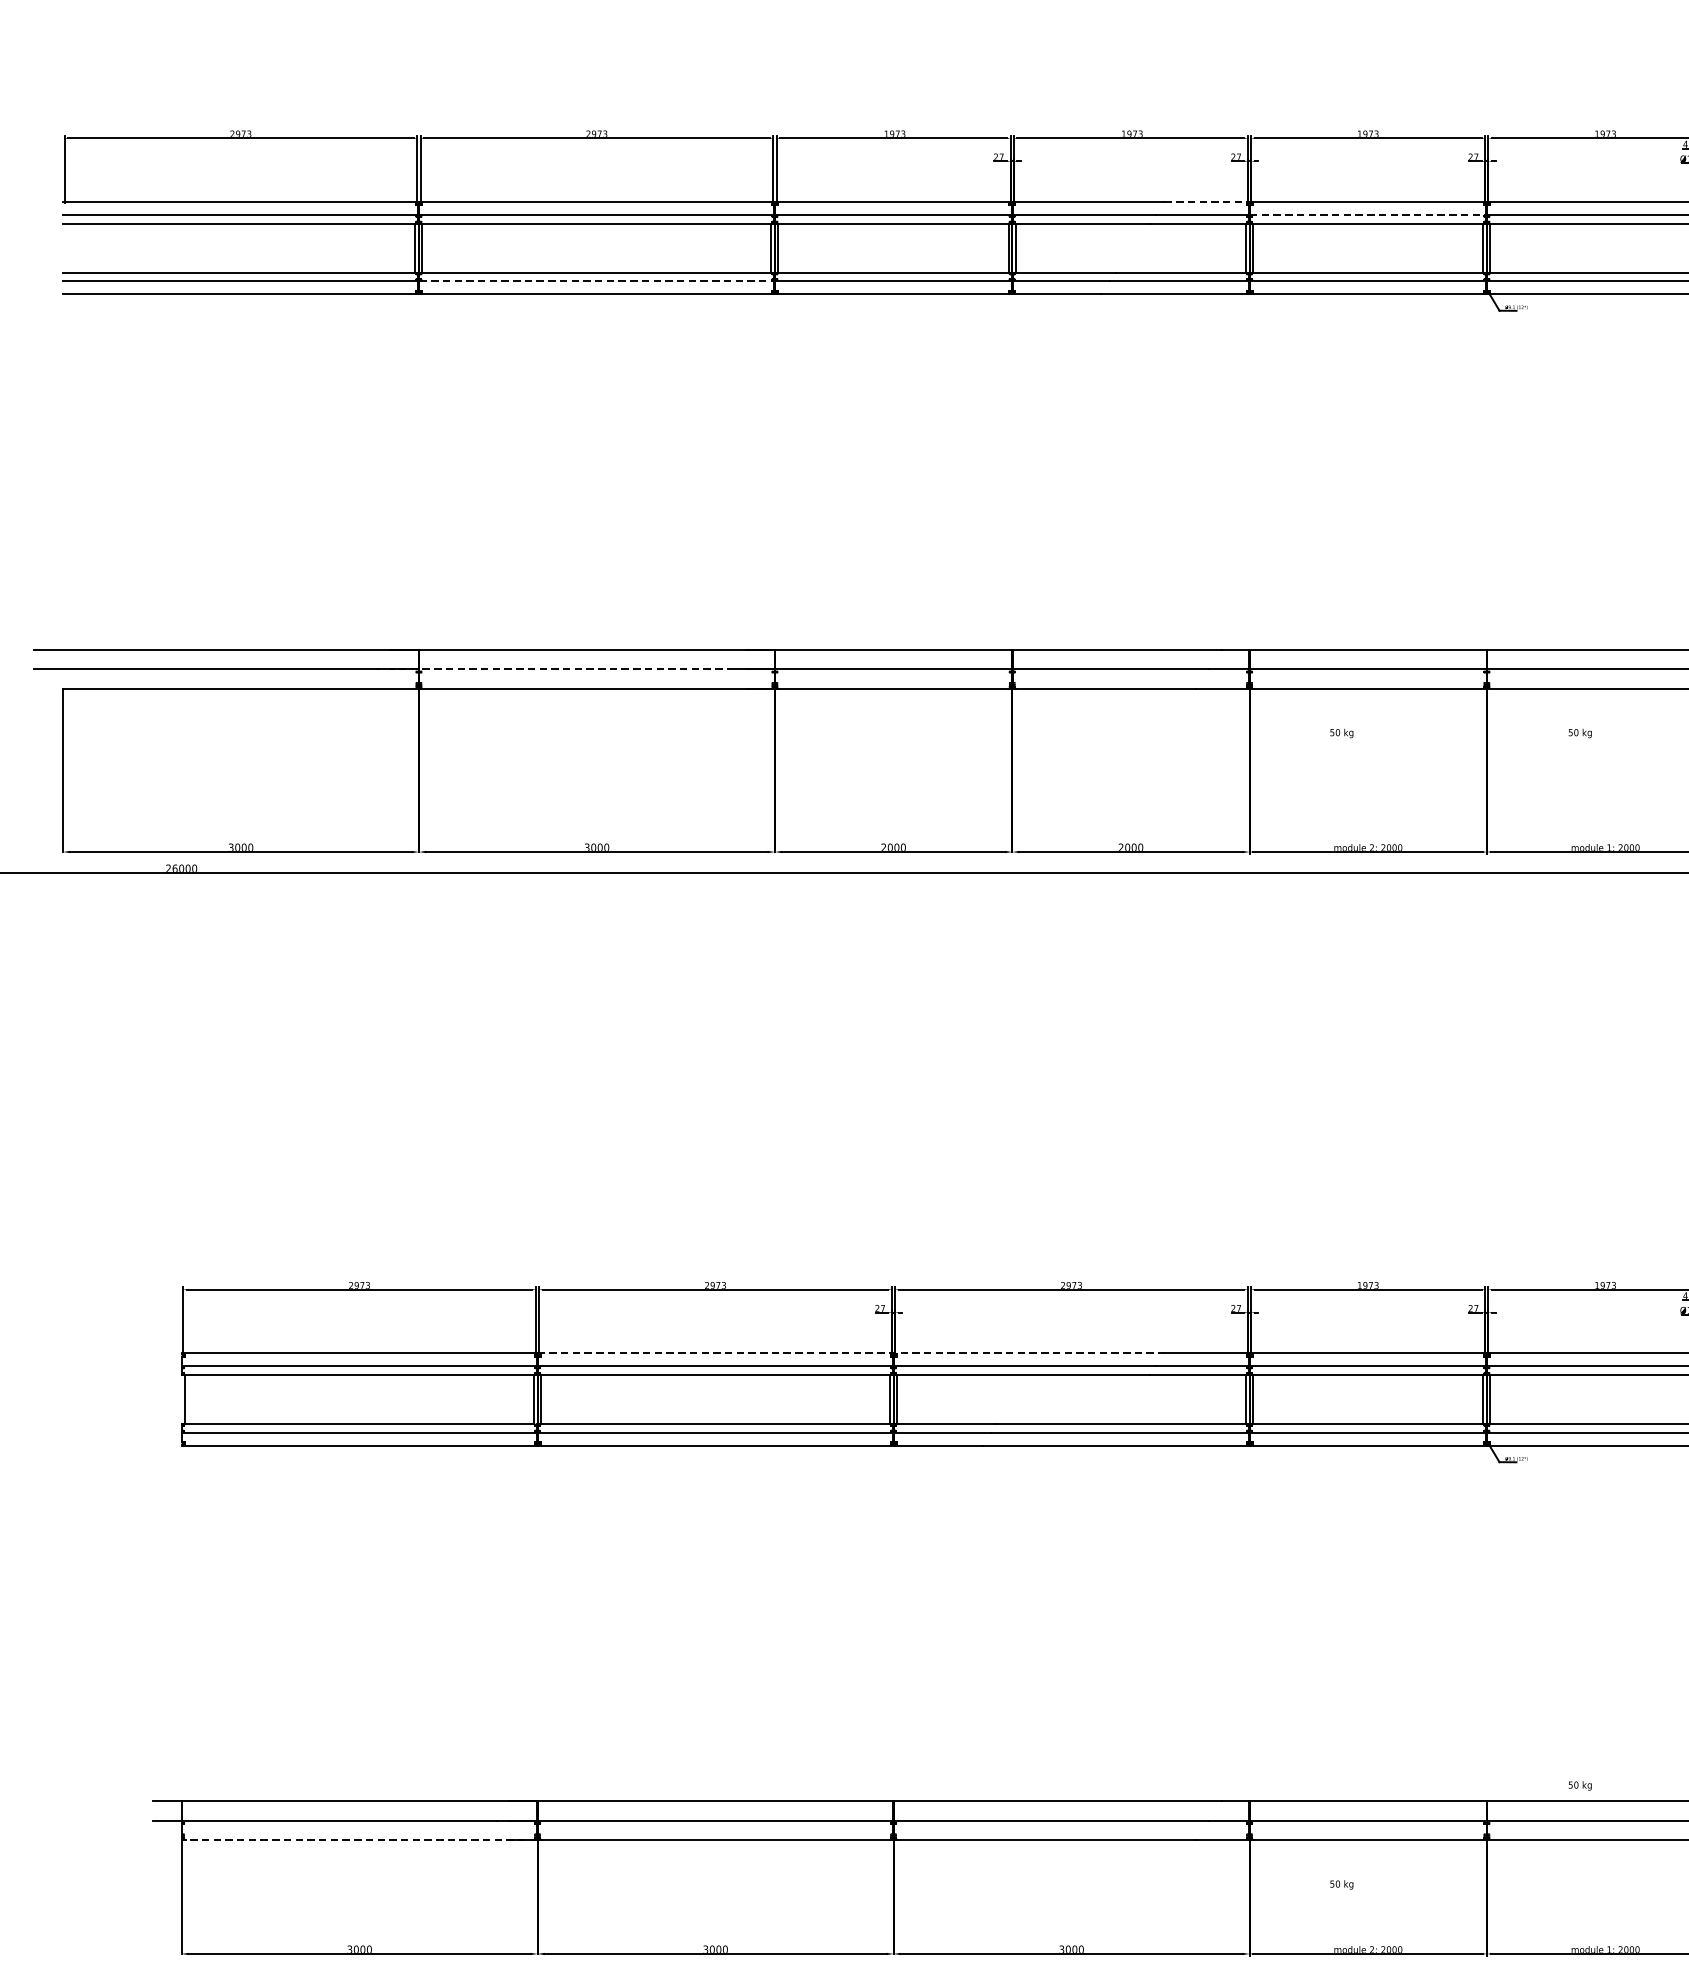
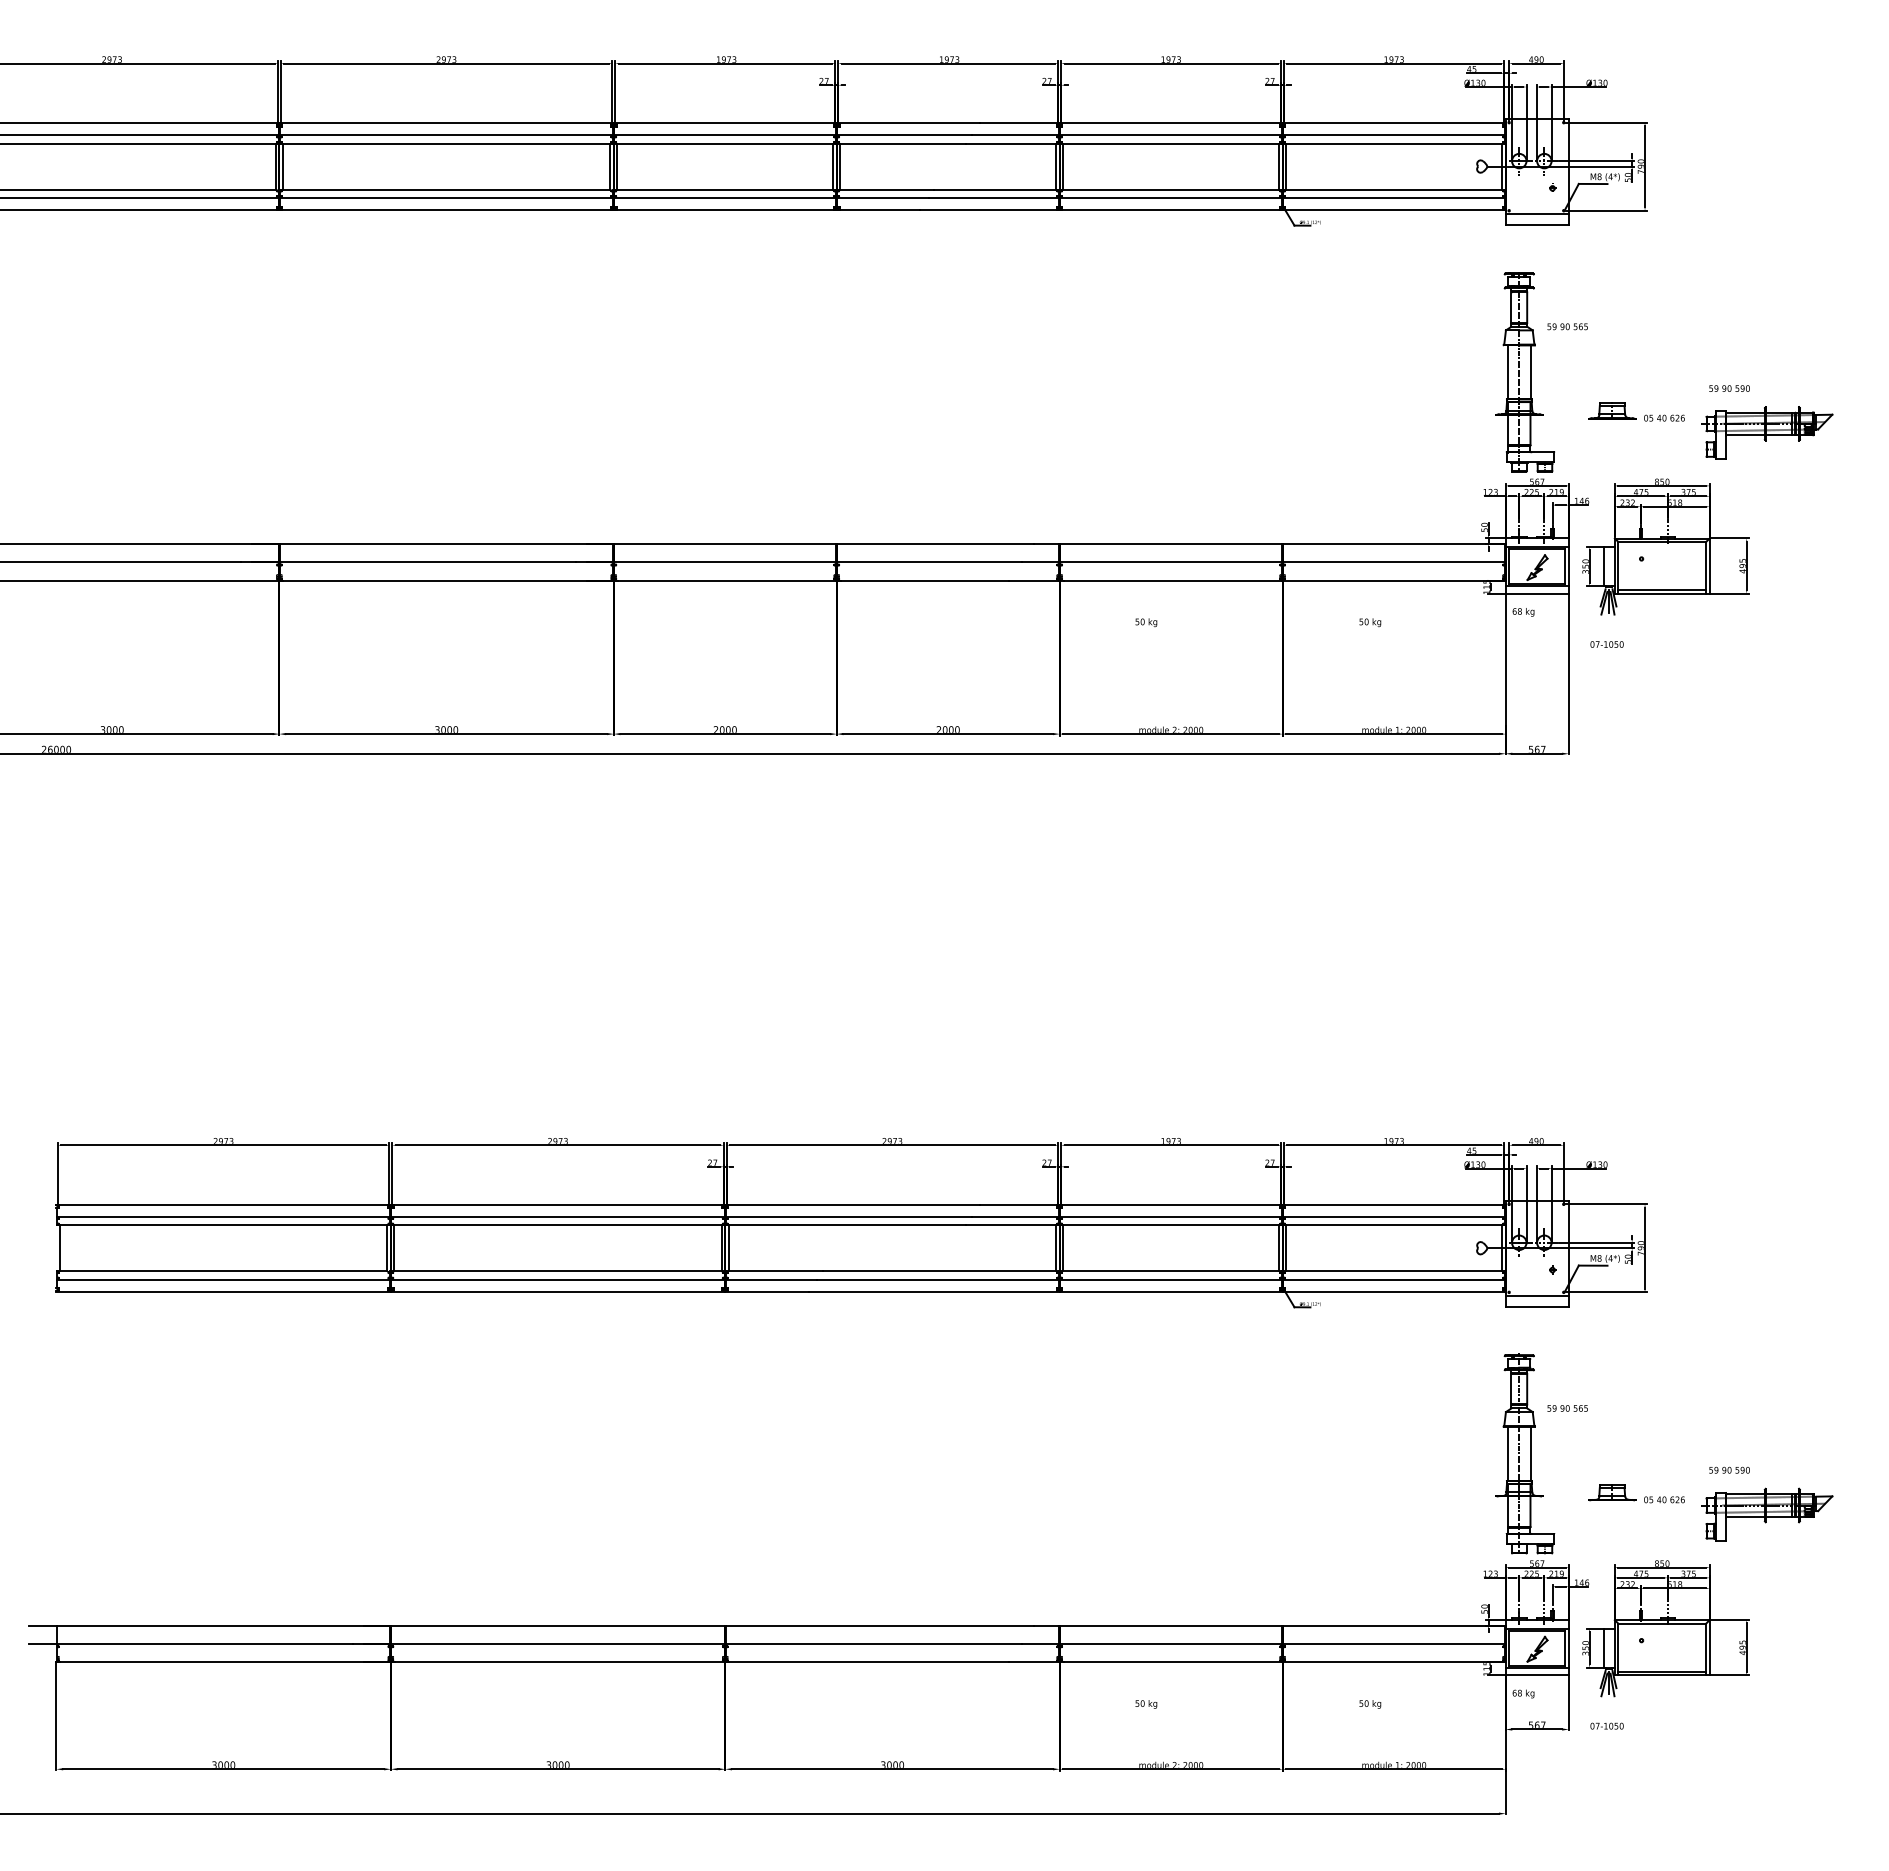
line: (1206, 202) -> (1019, 123), dashed -> solid
line: (1368, 214) -> (1171, 135), dashed -> solid
line: (596, 281) -> (446, 198), dashed -> solid
line: (561, 669) -> (413, 562), dashed -> solid
line: (851, 1353) -> (685, 1205), dashed -> solid
text: (1580, 1786) -> (1370, 1704), moved
line: (359, 1840) -> (223, 1662), dashed -> solid

